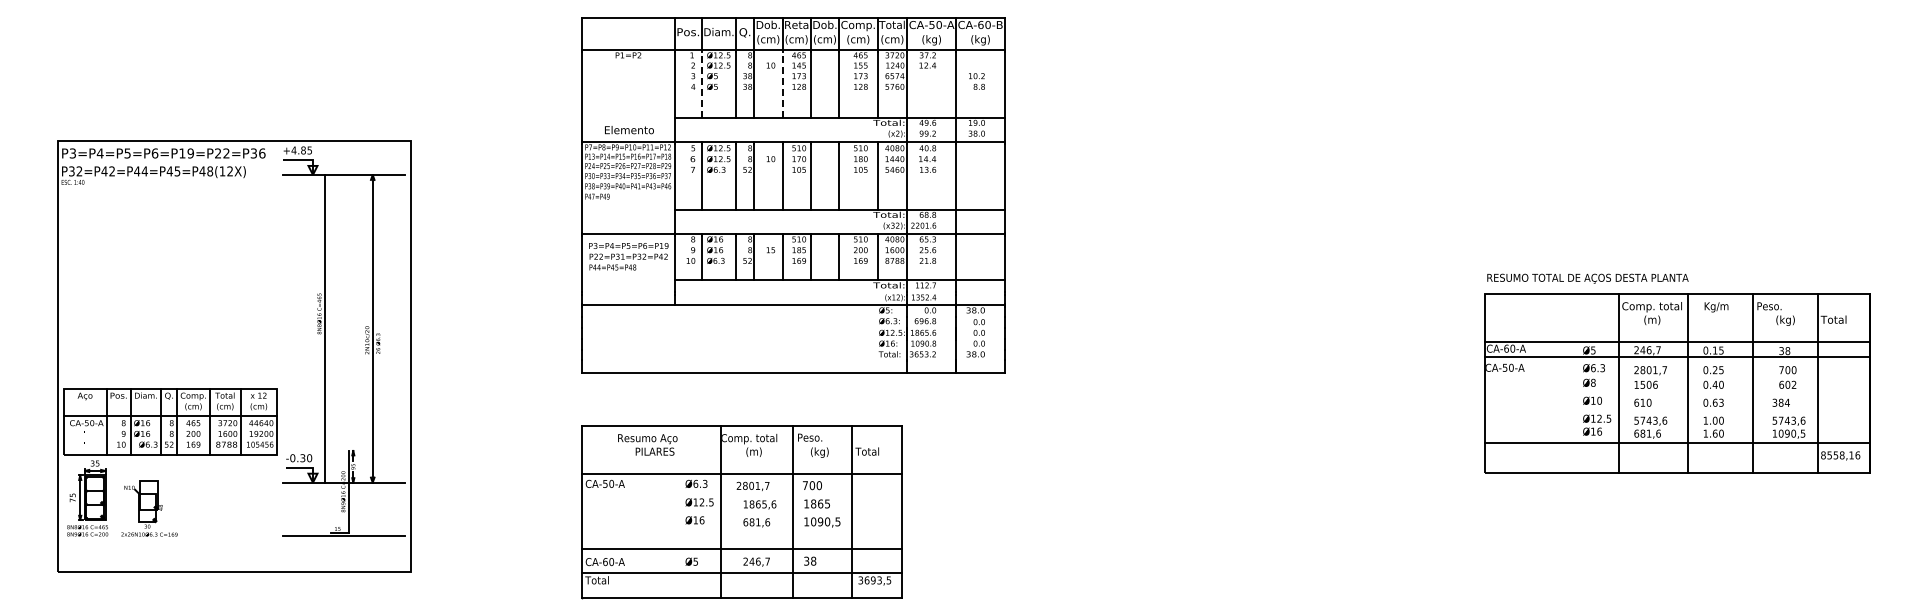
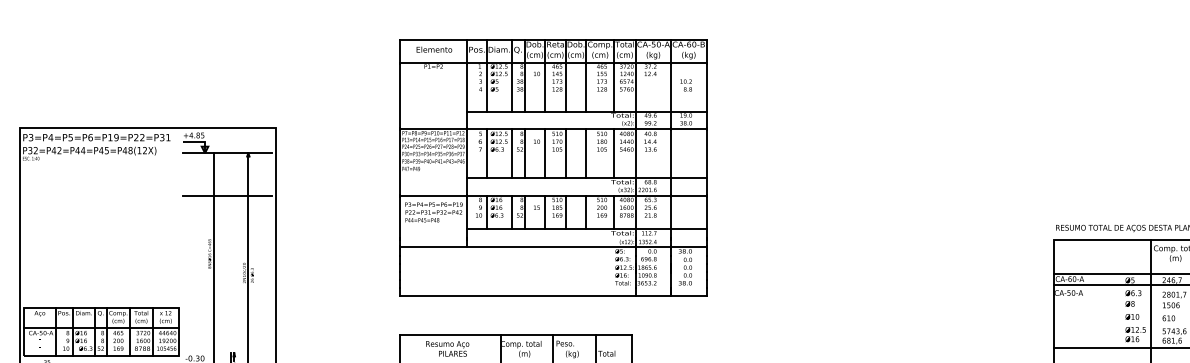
line: (701, 84) -> (486, 87), dashed -> solid
line: (782, 84) -> (545, 87), dashed -> solid
text: (629, 130) -> (434, 49), moved
text: (262, 153) -> (168, 137), P3=P4=P5=P6=P19=P22=P36 -> P3=P4=P5=P6=P19=P22=P31
line: (343, 234) -> (227, 196), added

